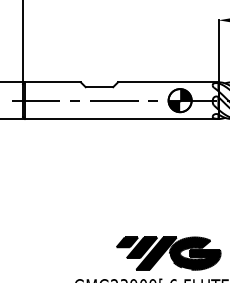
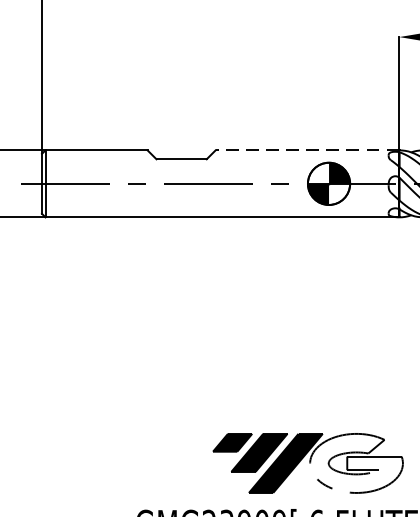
line: (167, 82) -> (305, 150), solid -> dashed
fill: (194, 253) -> (355, 463), removed

